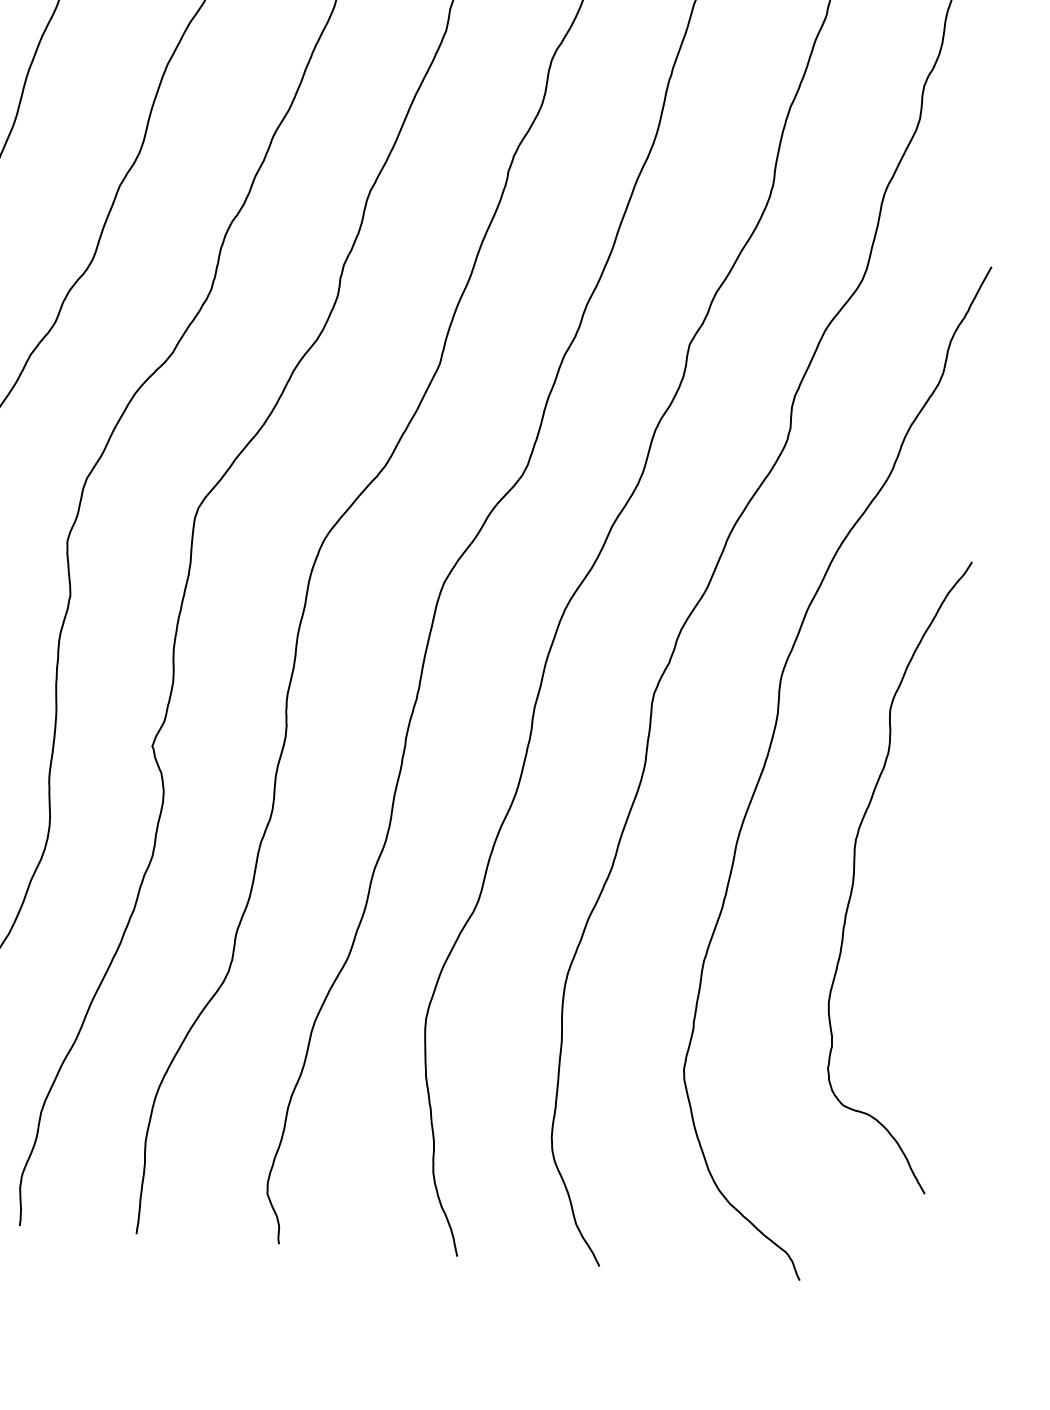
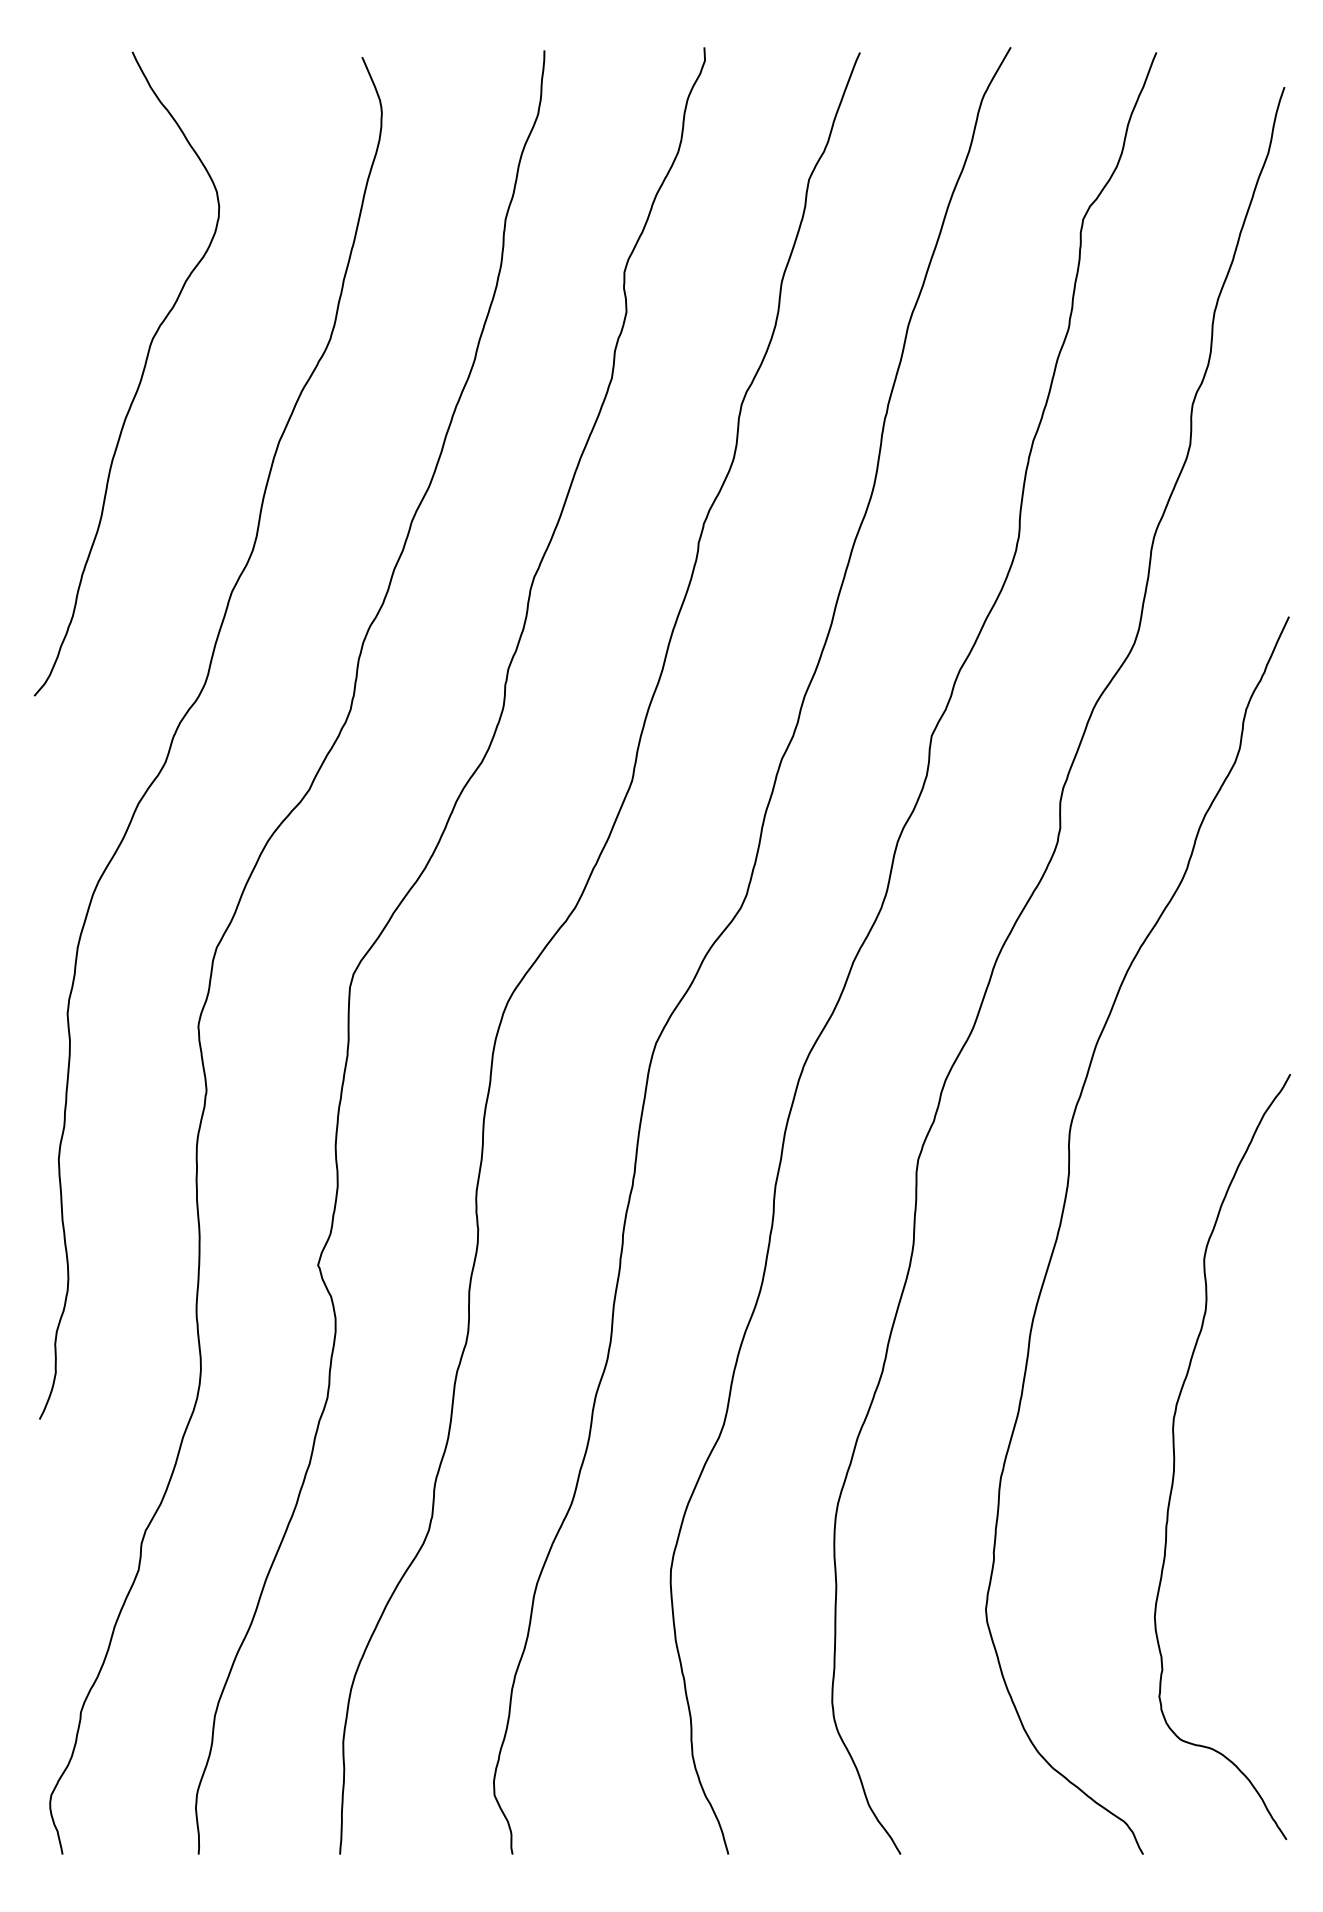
curve: (855, 871) -> (1175, 1456), moved

